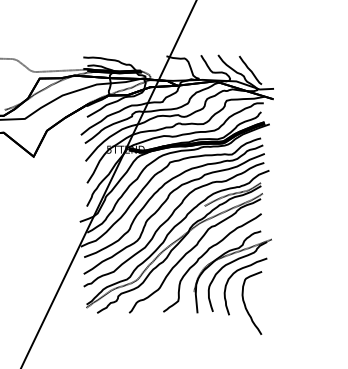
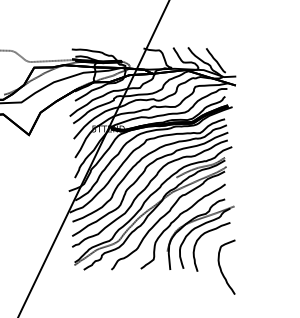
part: (245, 303) -> (221, 267), moved

